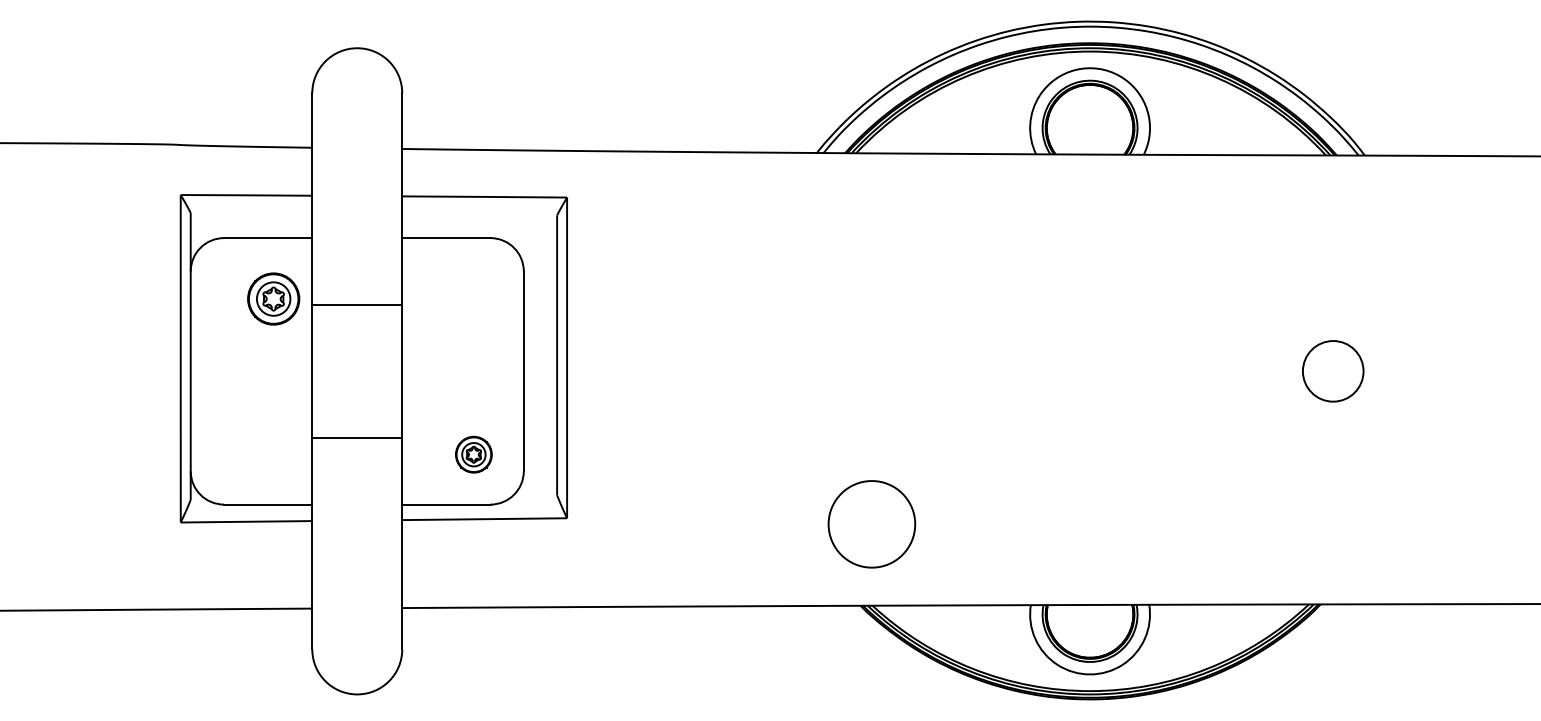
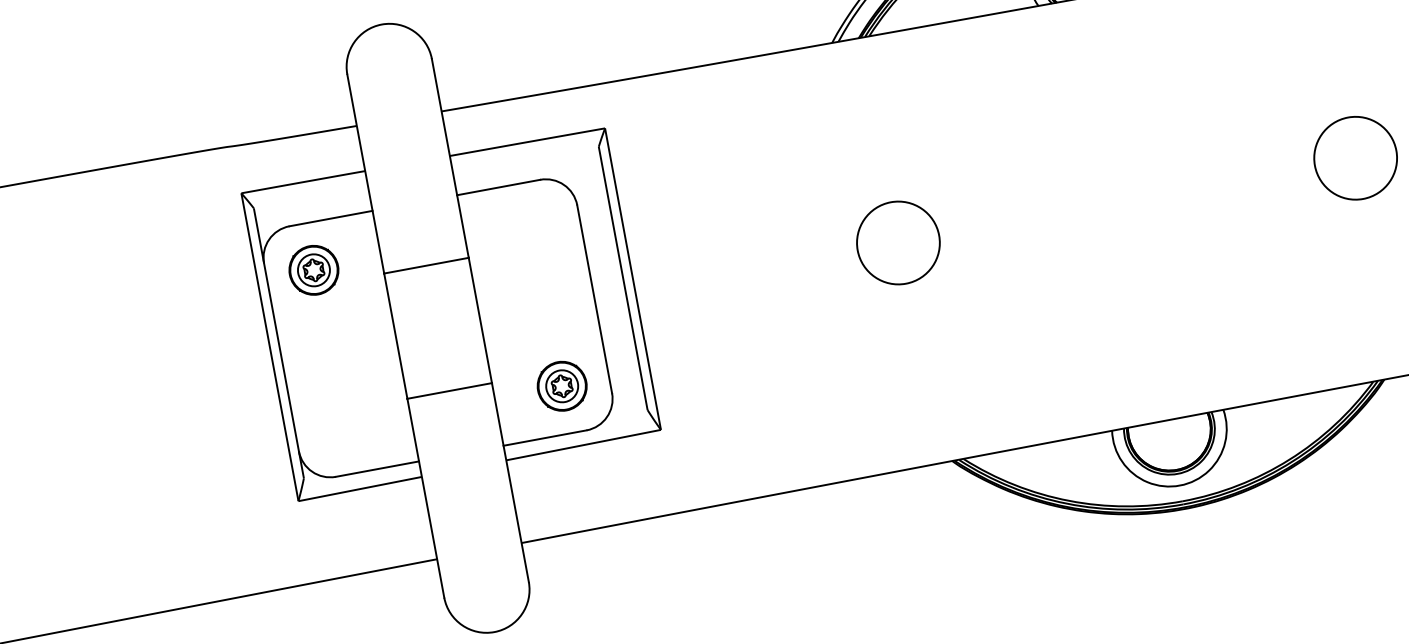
part: (273, 298) -> (313, 269), moved
circle: (1332, 371) -> (1355, 158), size x1.43
part: (473, 454) -> (561, 386), size x1.43
circle: (871, 524) -> (898, 243), moved

